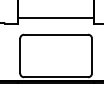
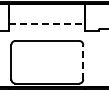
line: (56, 18) -> (47, 24), solid -> dashed
line: (92, 55) -> (83, 61), solid -> dashed

